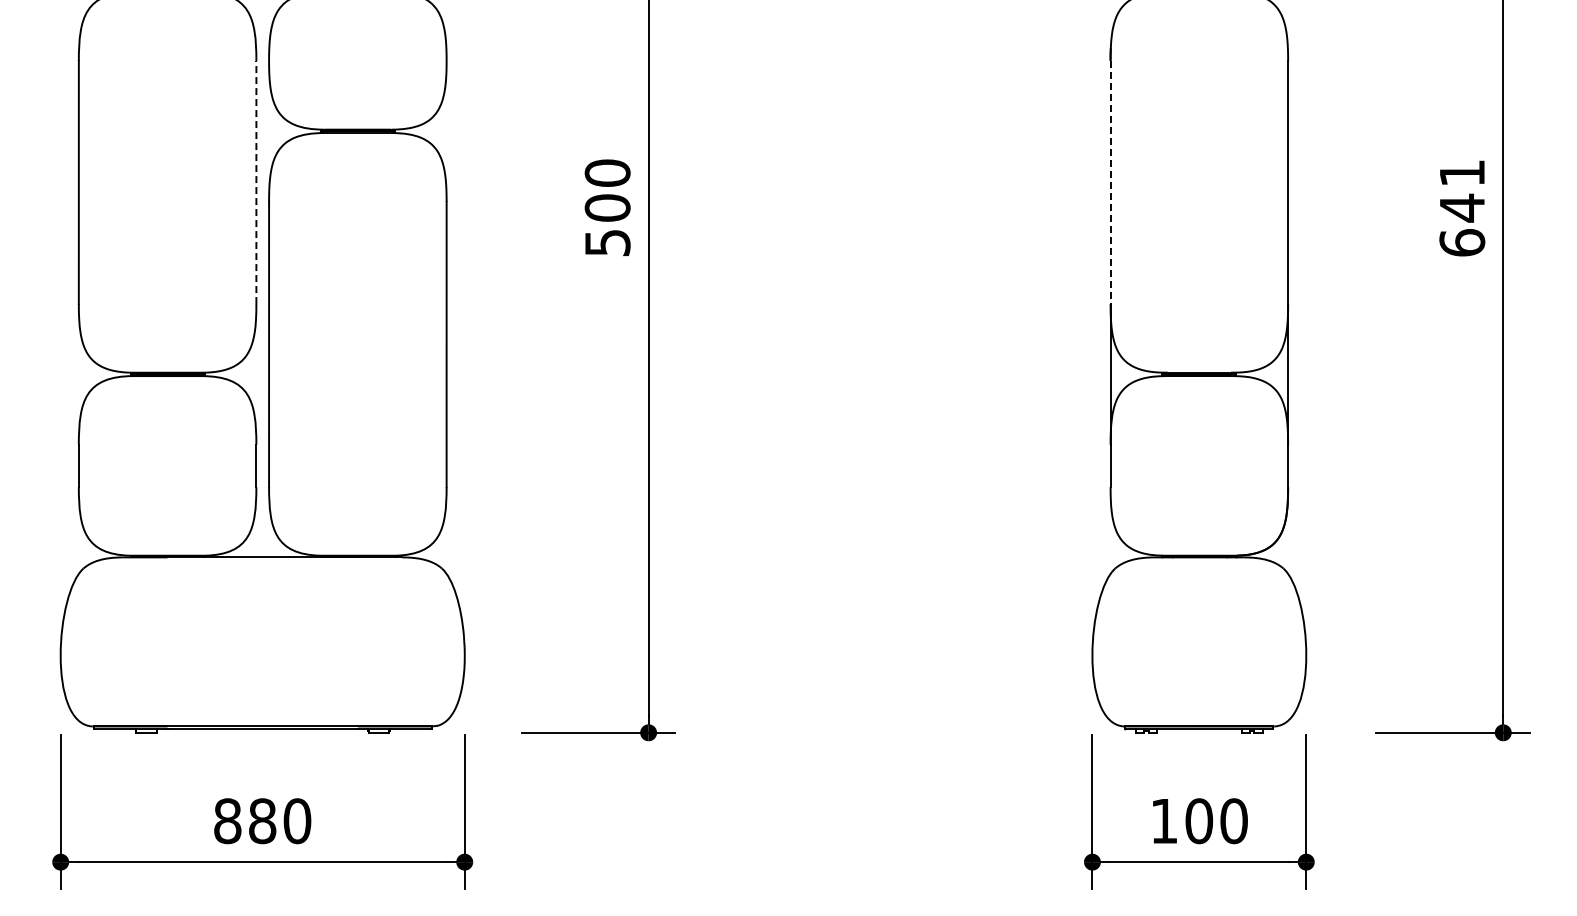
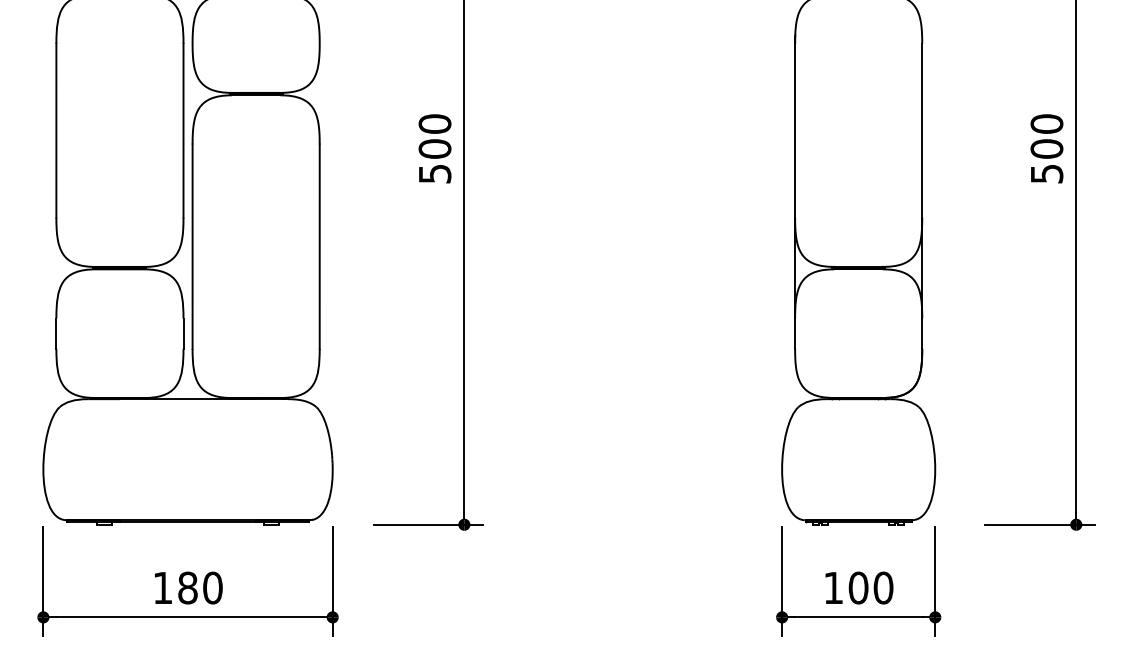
line: (256, 182) -> (183, 130), dashed -> solid
line: (1110, 182) -> (795, 130), dashed -> solid
text: (1462, 207) -> (1047, 148), 641 -> 500
text: (227, 821) -> (162, 588), 880 -> 180

